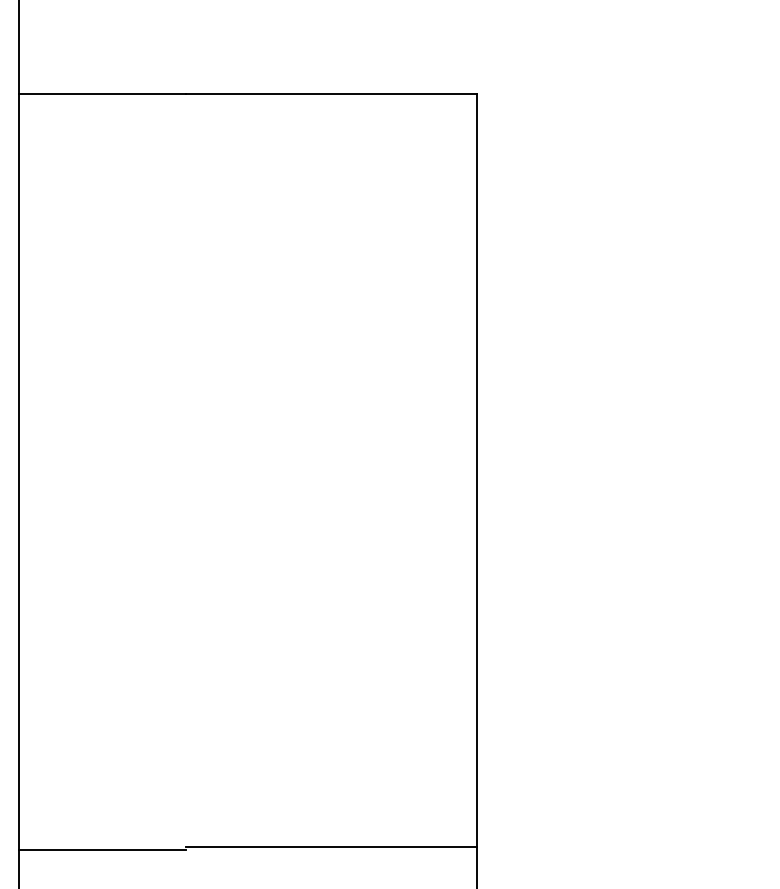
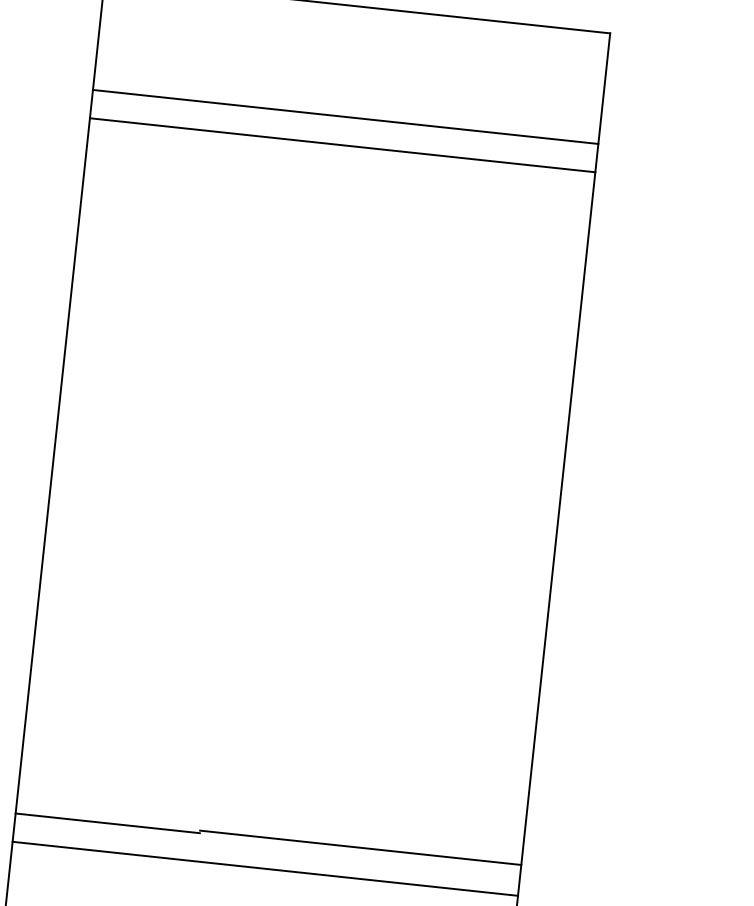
line: (247, 194) -> (345, 117), added
line: (247, 219) -> (342, 144), added
line: (247, 875) -> (265, 868), added

